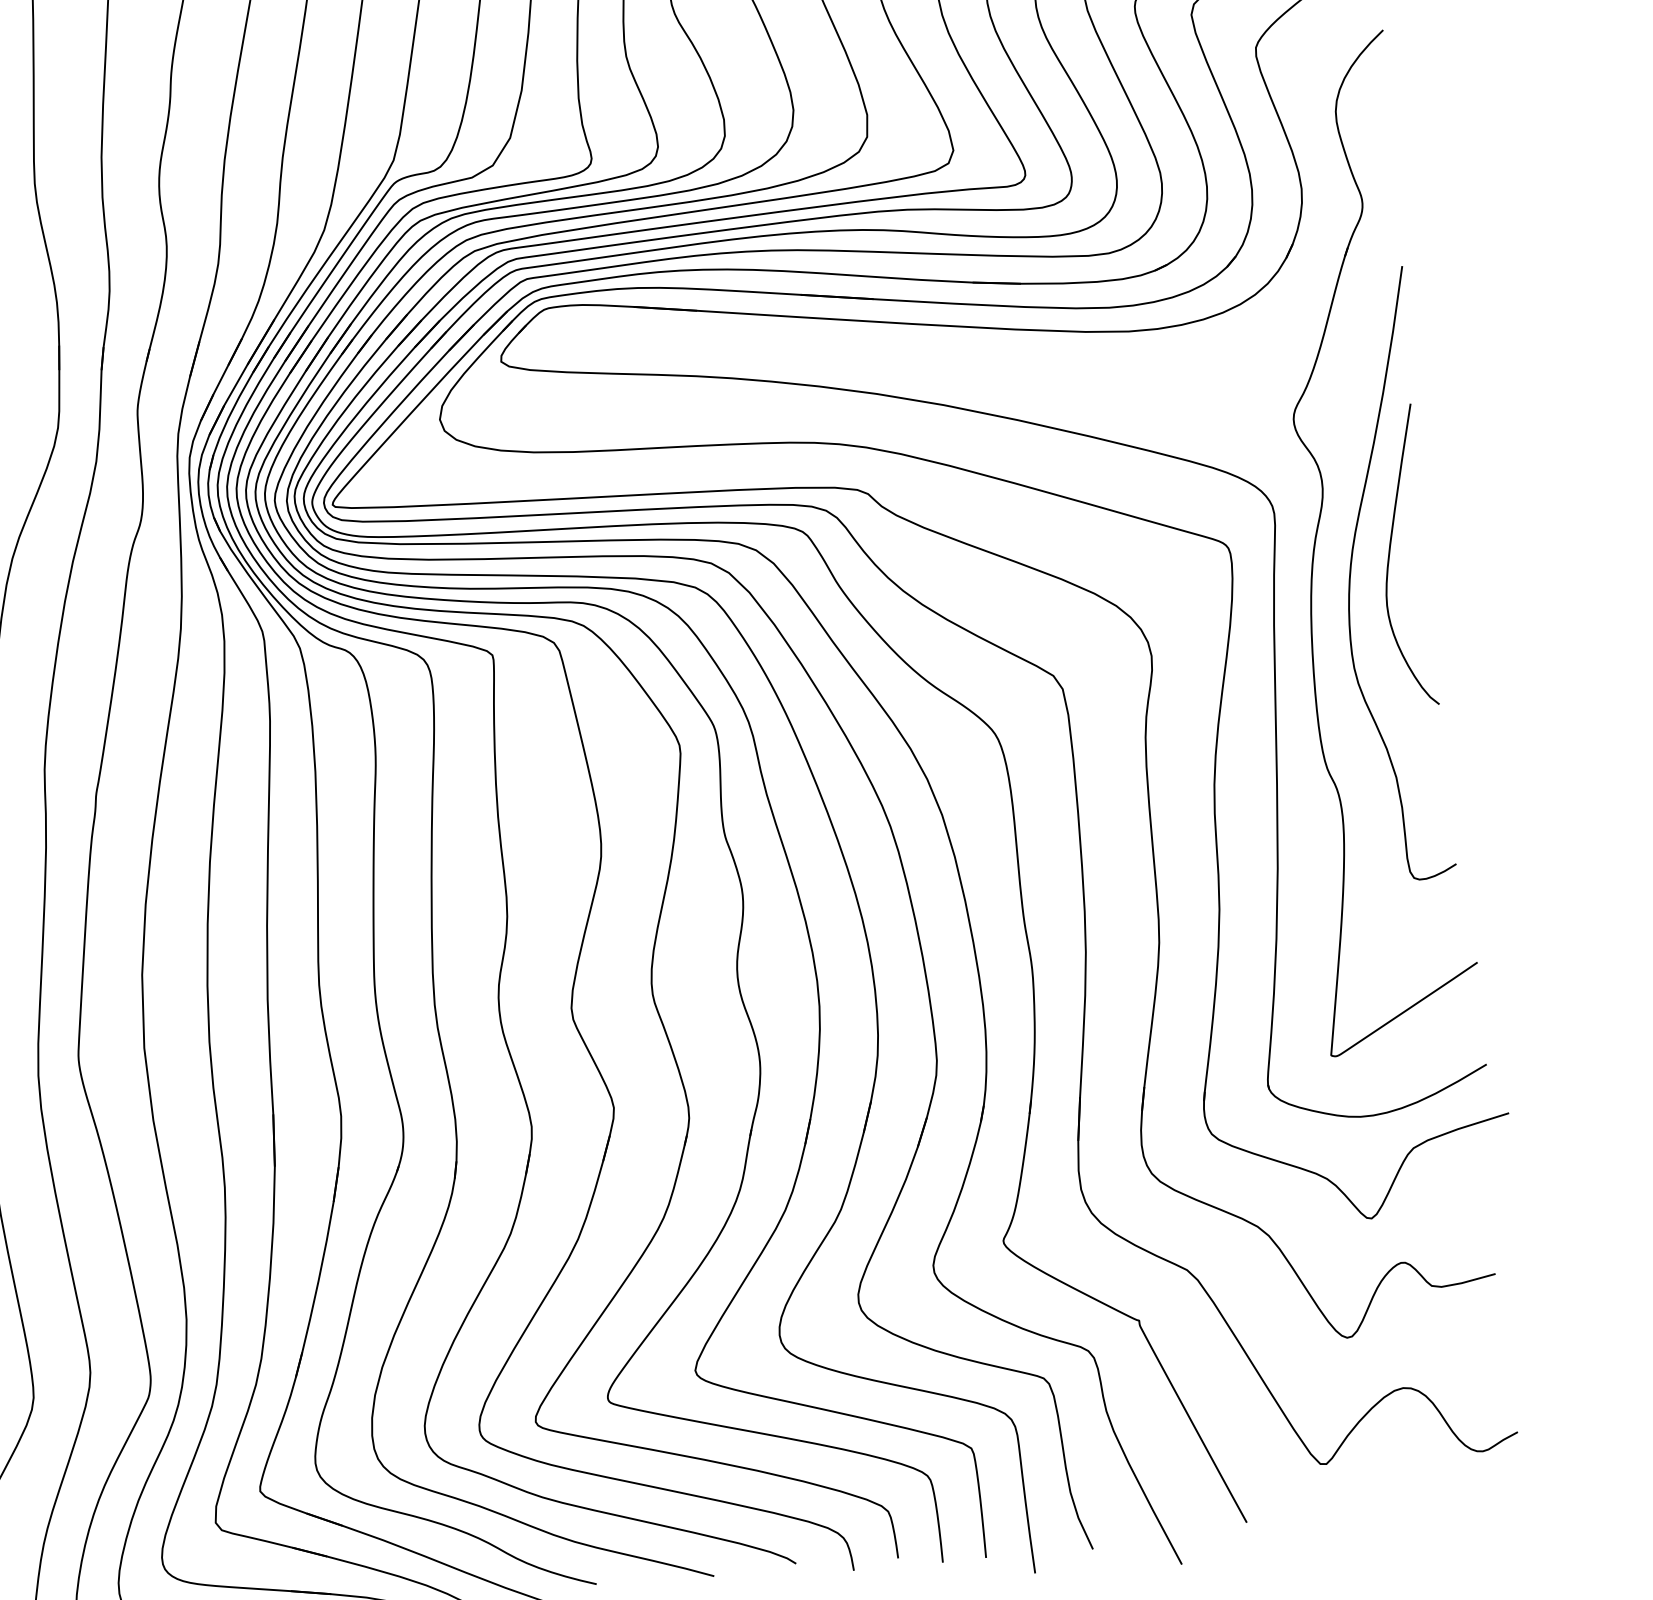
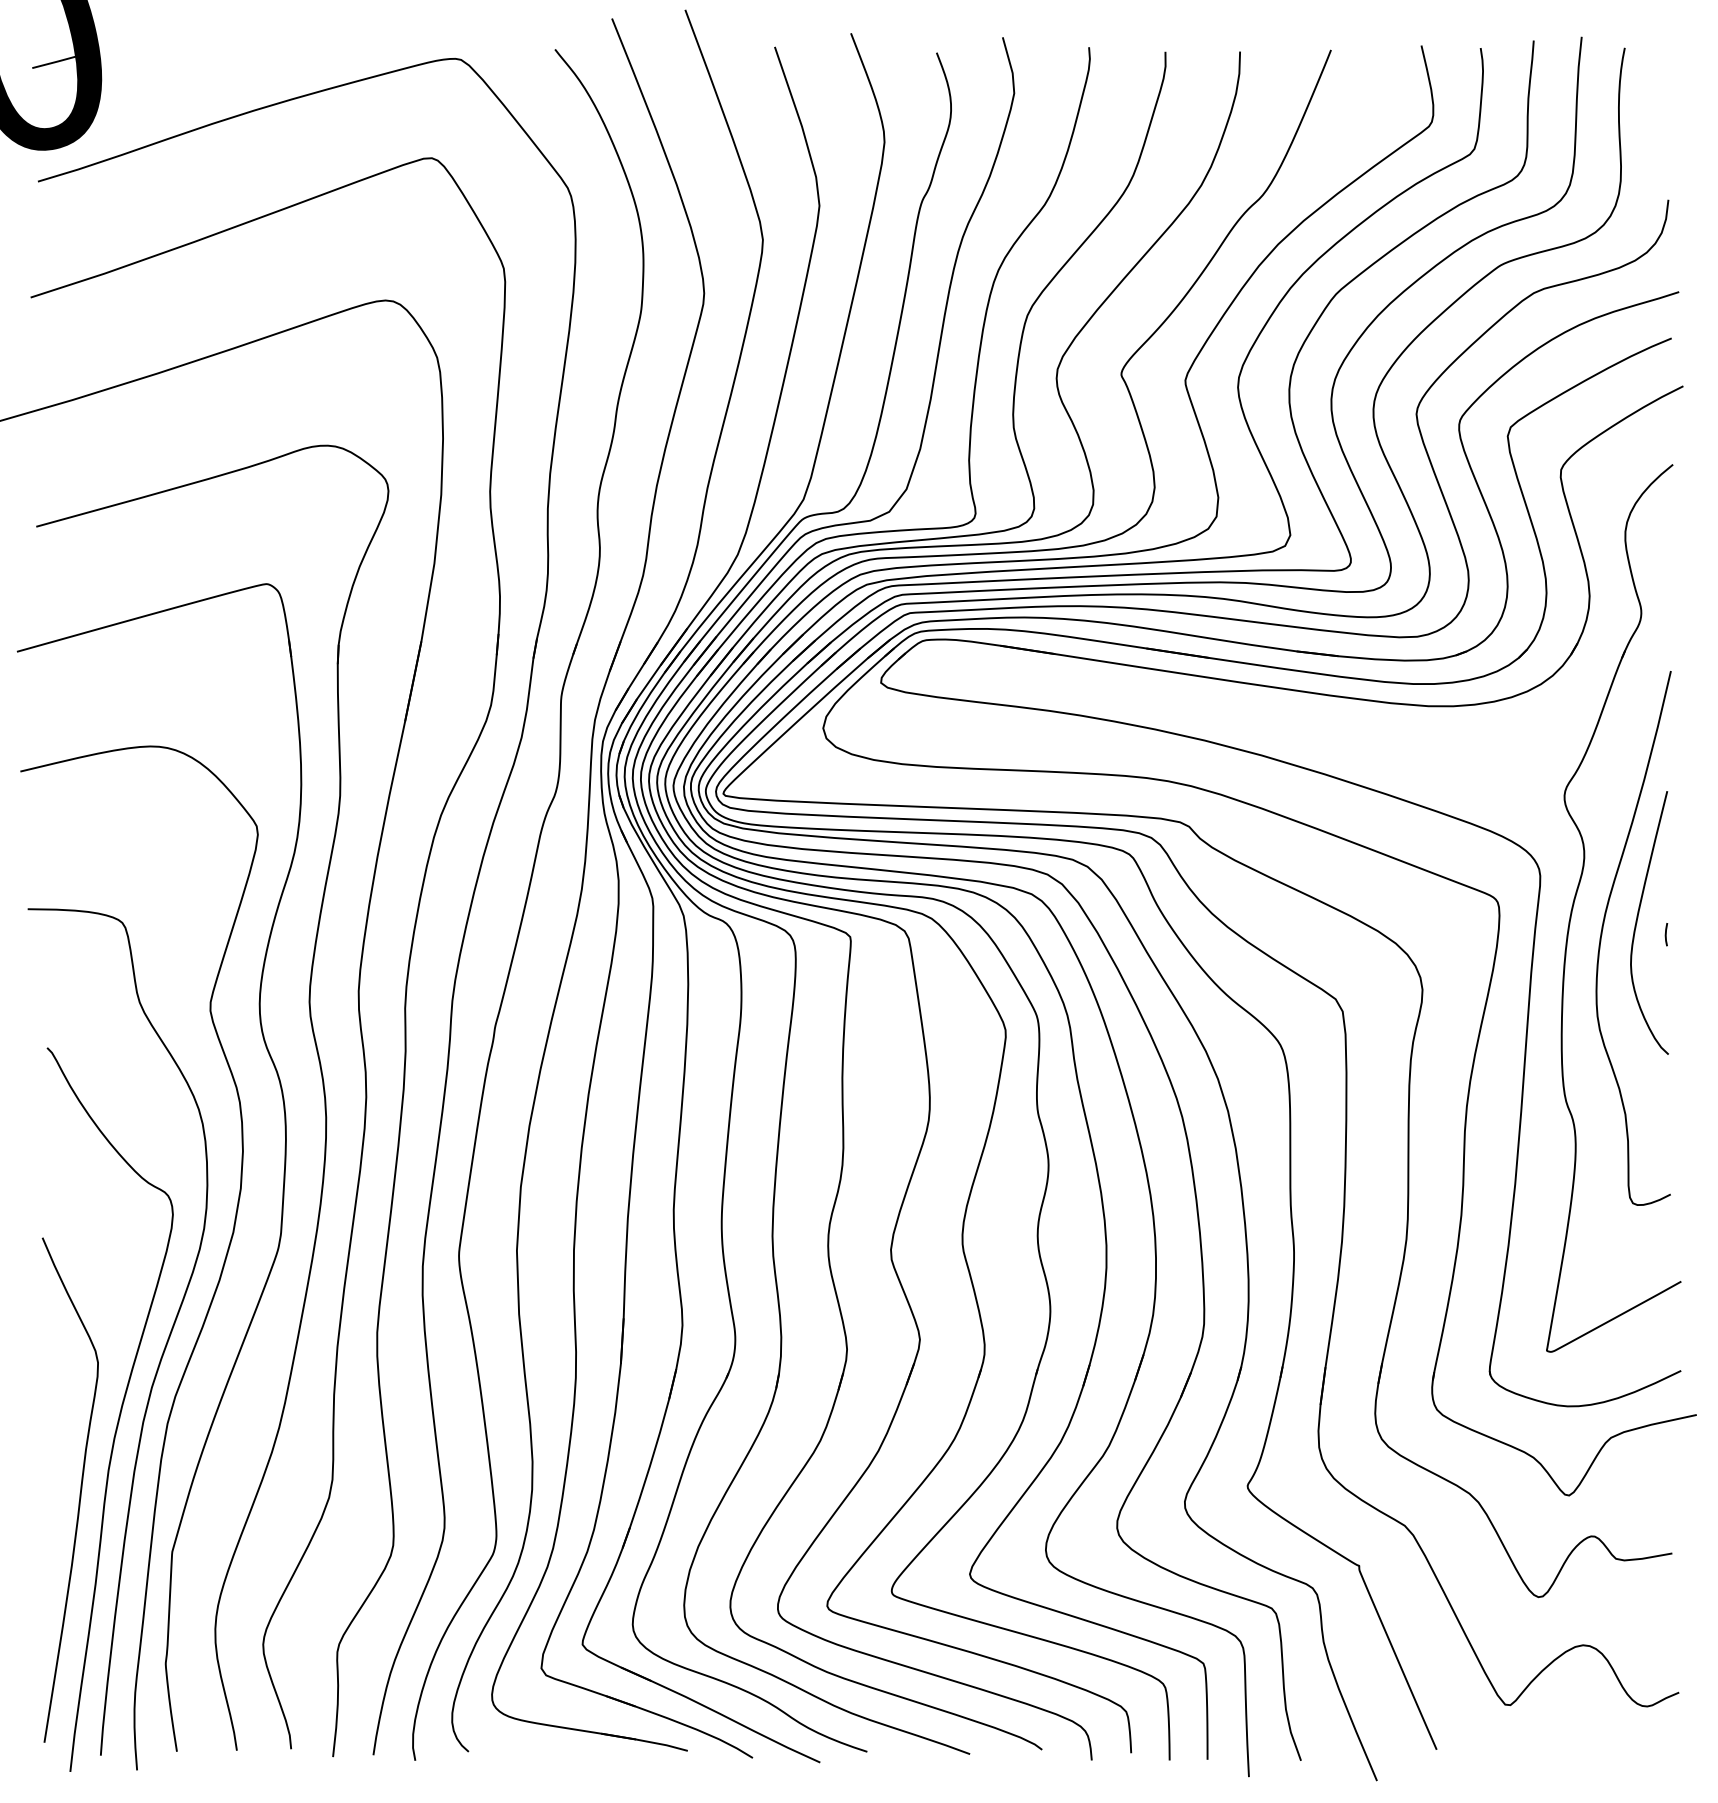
curve: (1424, 567) -> (1666, 934), added

